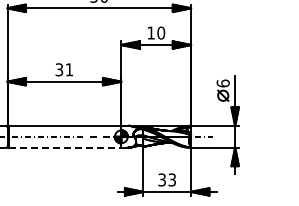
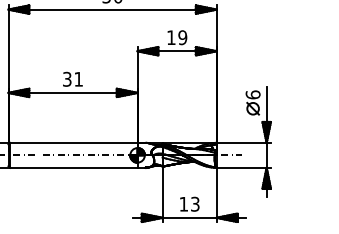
text: (160, 32) -> (181, 37), 10 -> 19
line: (65, 147) -> (74, 167), dashed -> solid
text: (161, 179) -> (183, 203), 33 -> 13

